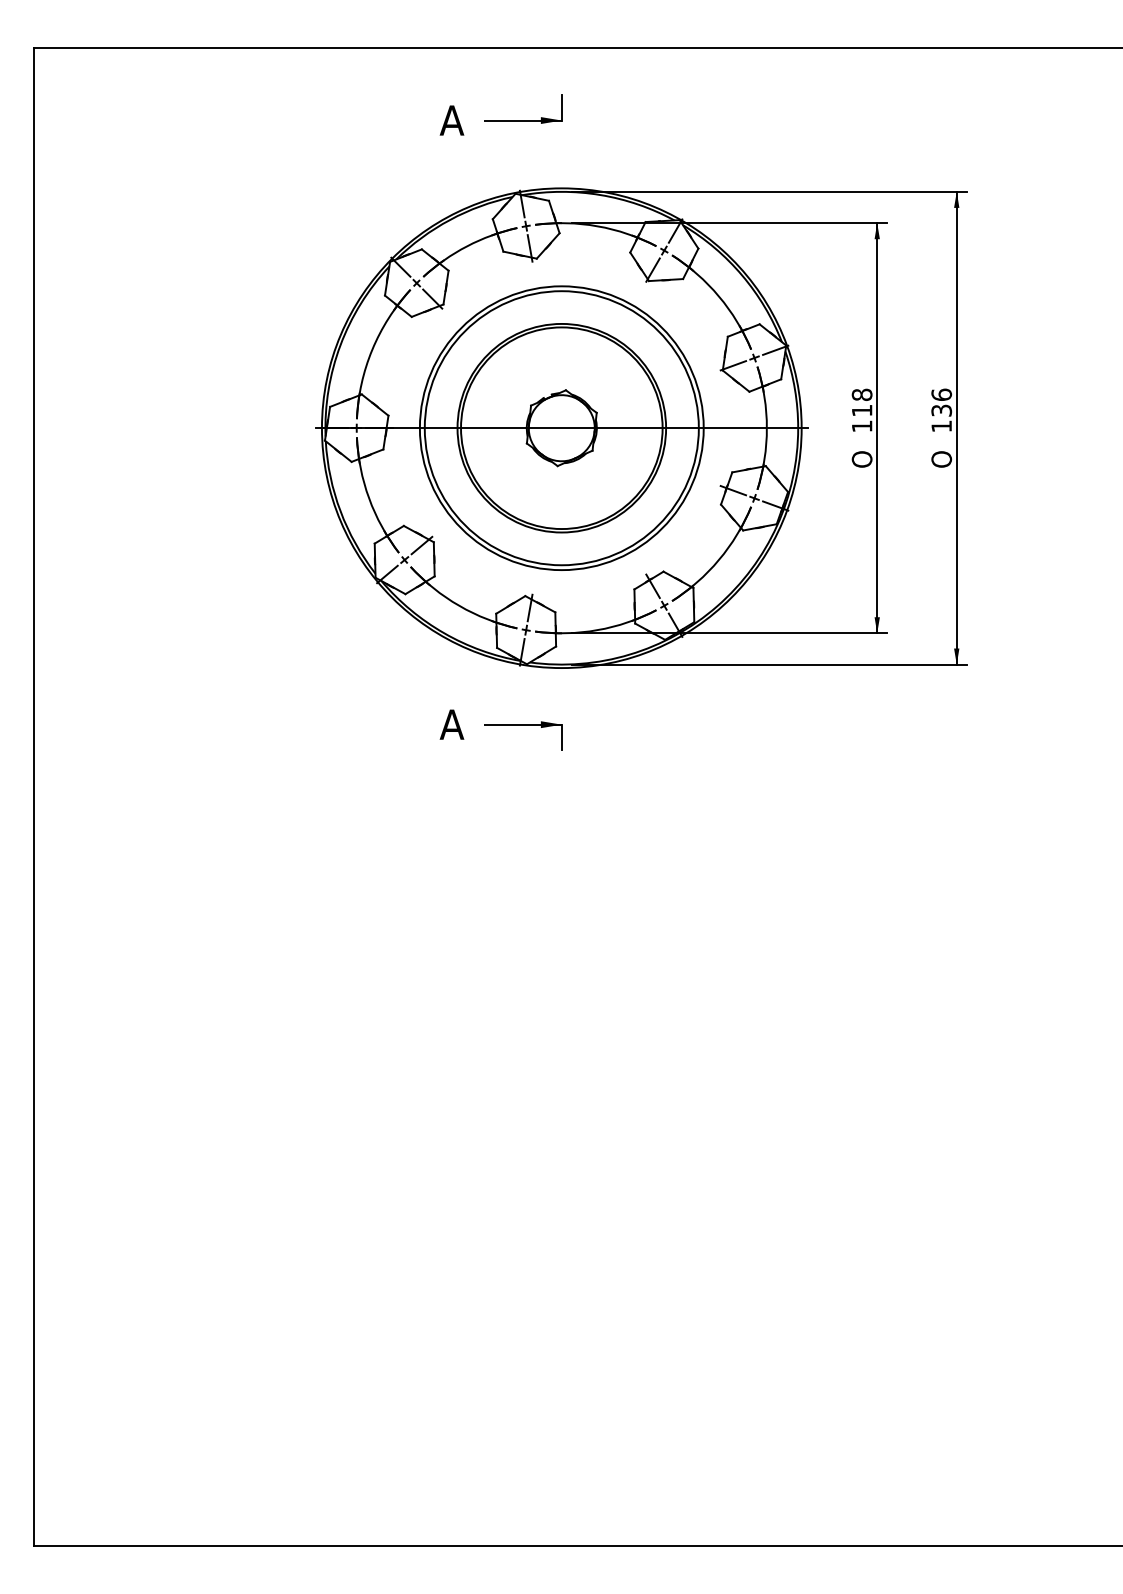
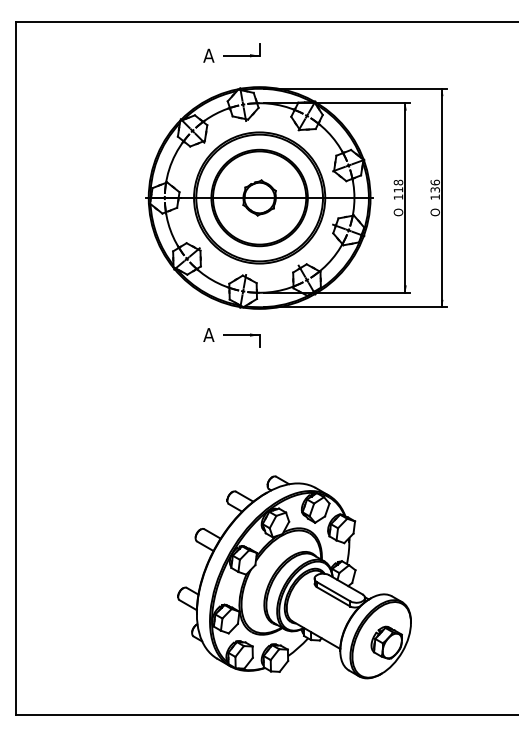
part: (637, 1249) -> (294, 577), added

